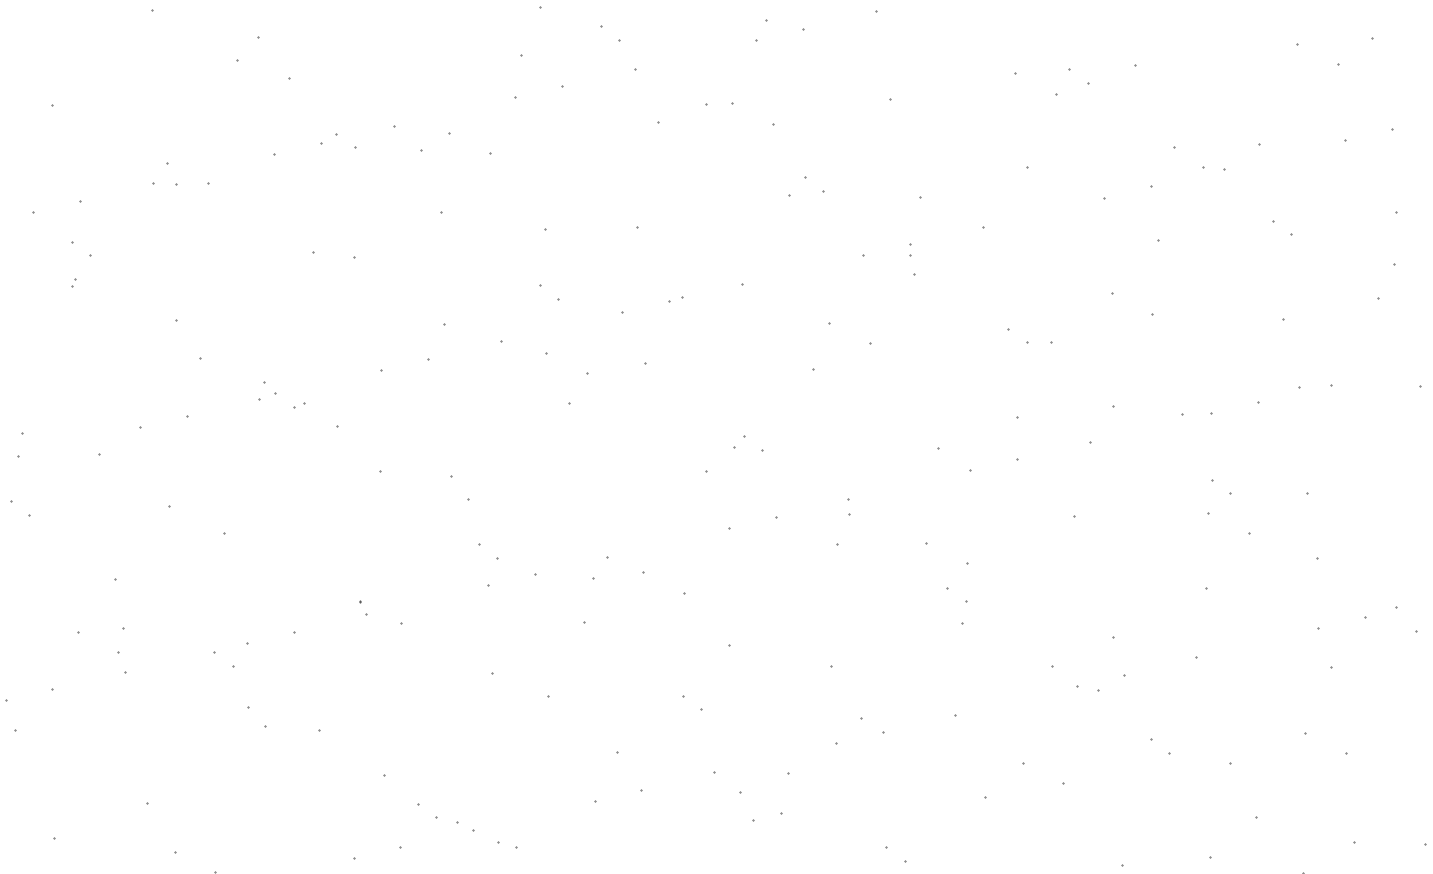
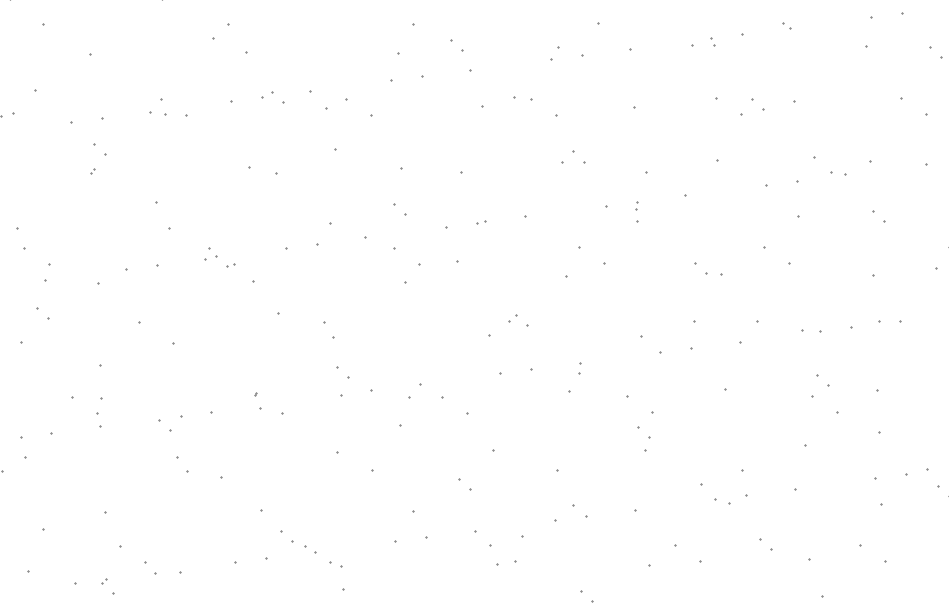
part: (363, 607) -> (258, 400), size x1.6

